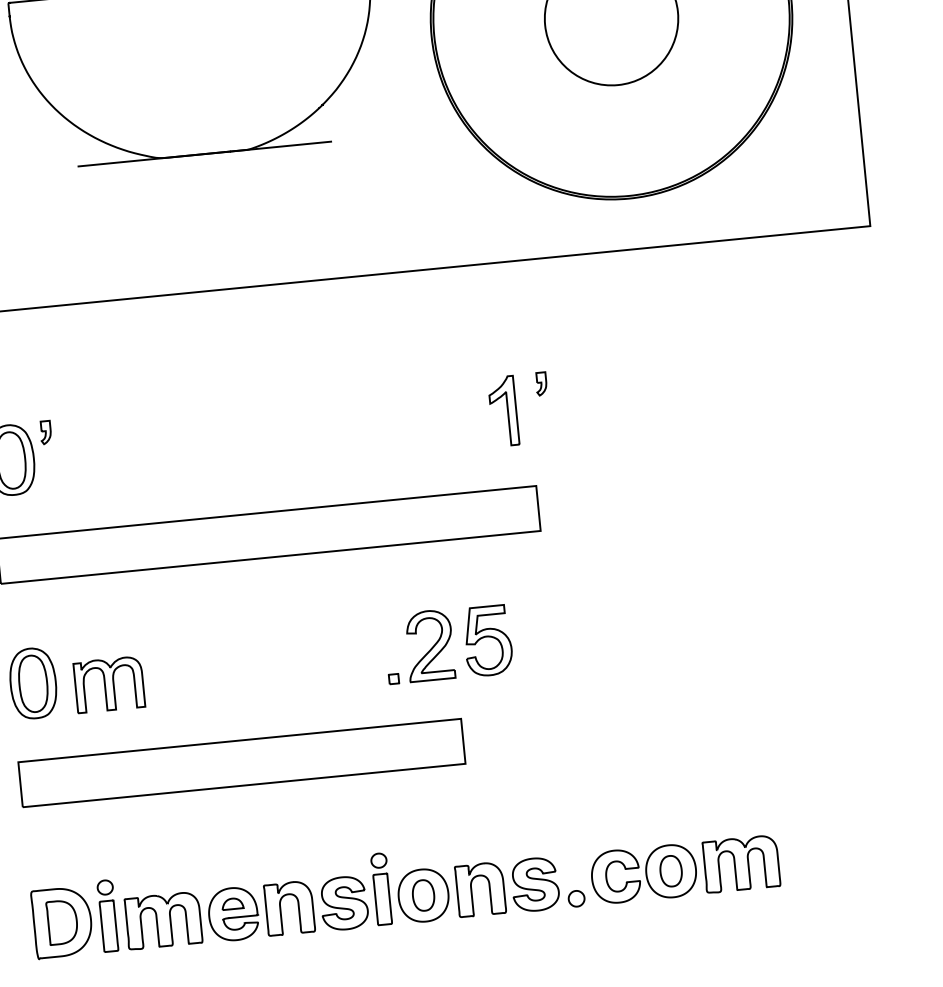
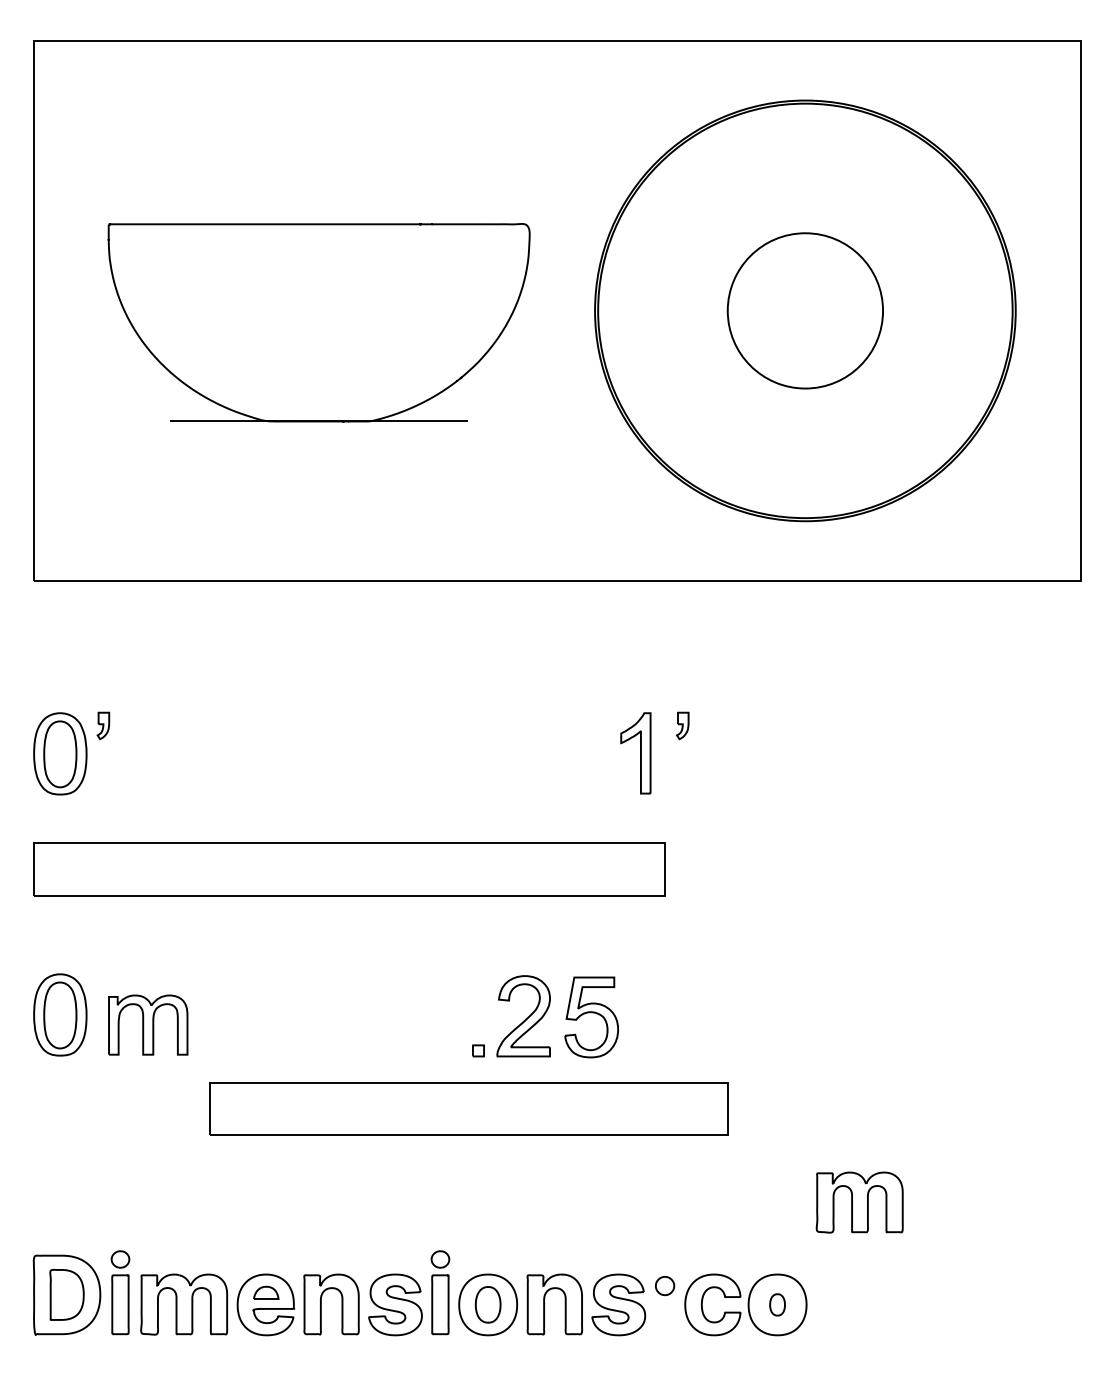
part: (241, 762) -> (468, 1108), moved
part: (741, 864) -> (859, 1202), moved
part: (671, 870) -> (777, 1304), size x0.6
part: (577, 899) -> (665, 1286), moved

